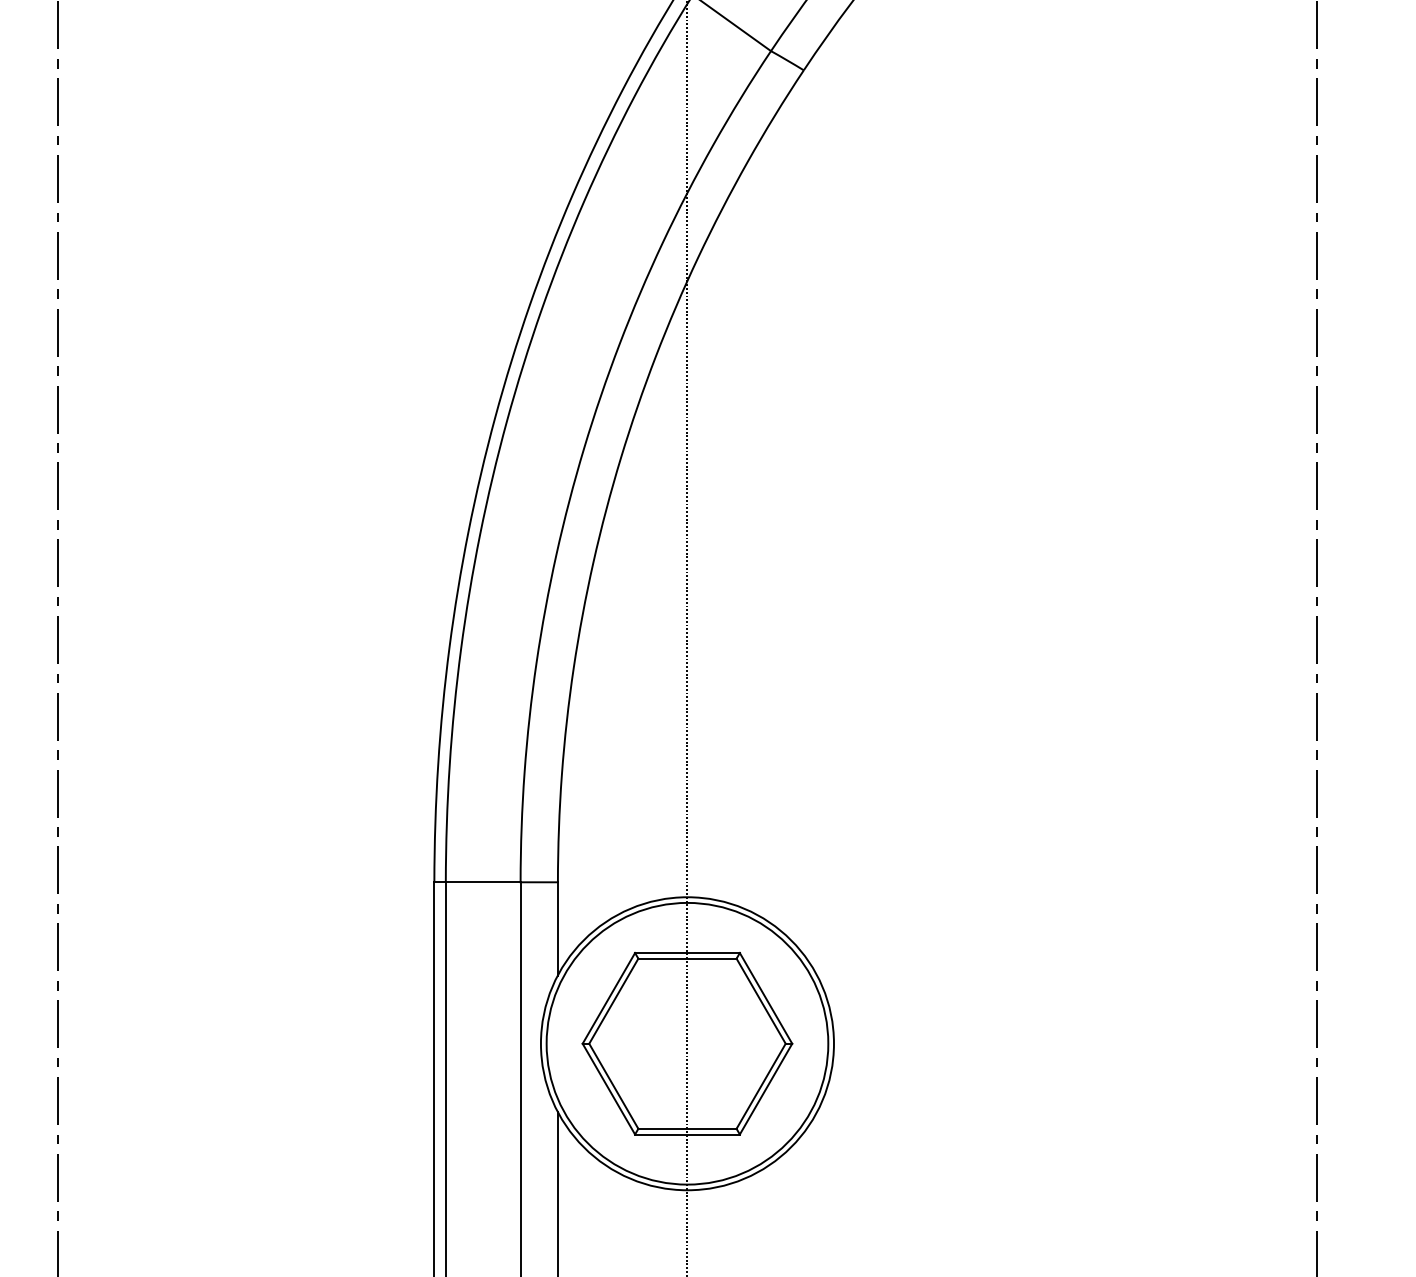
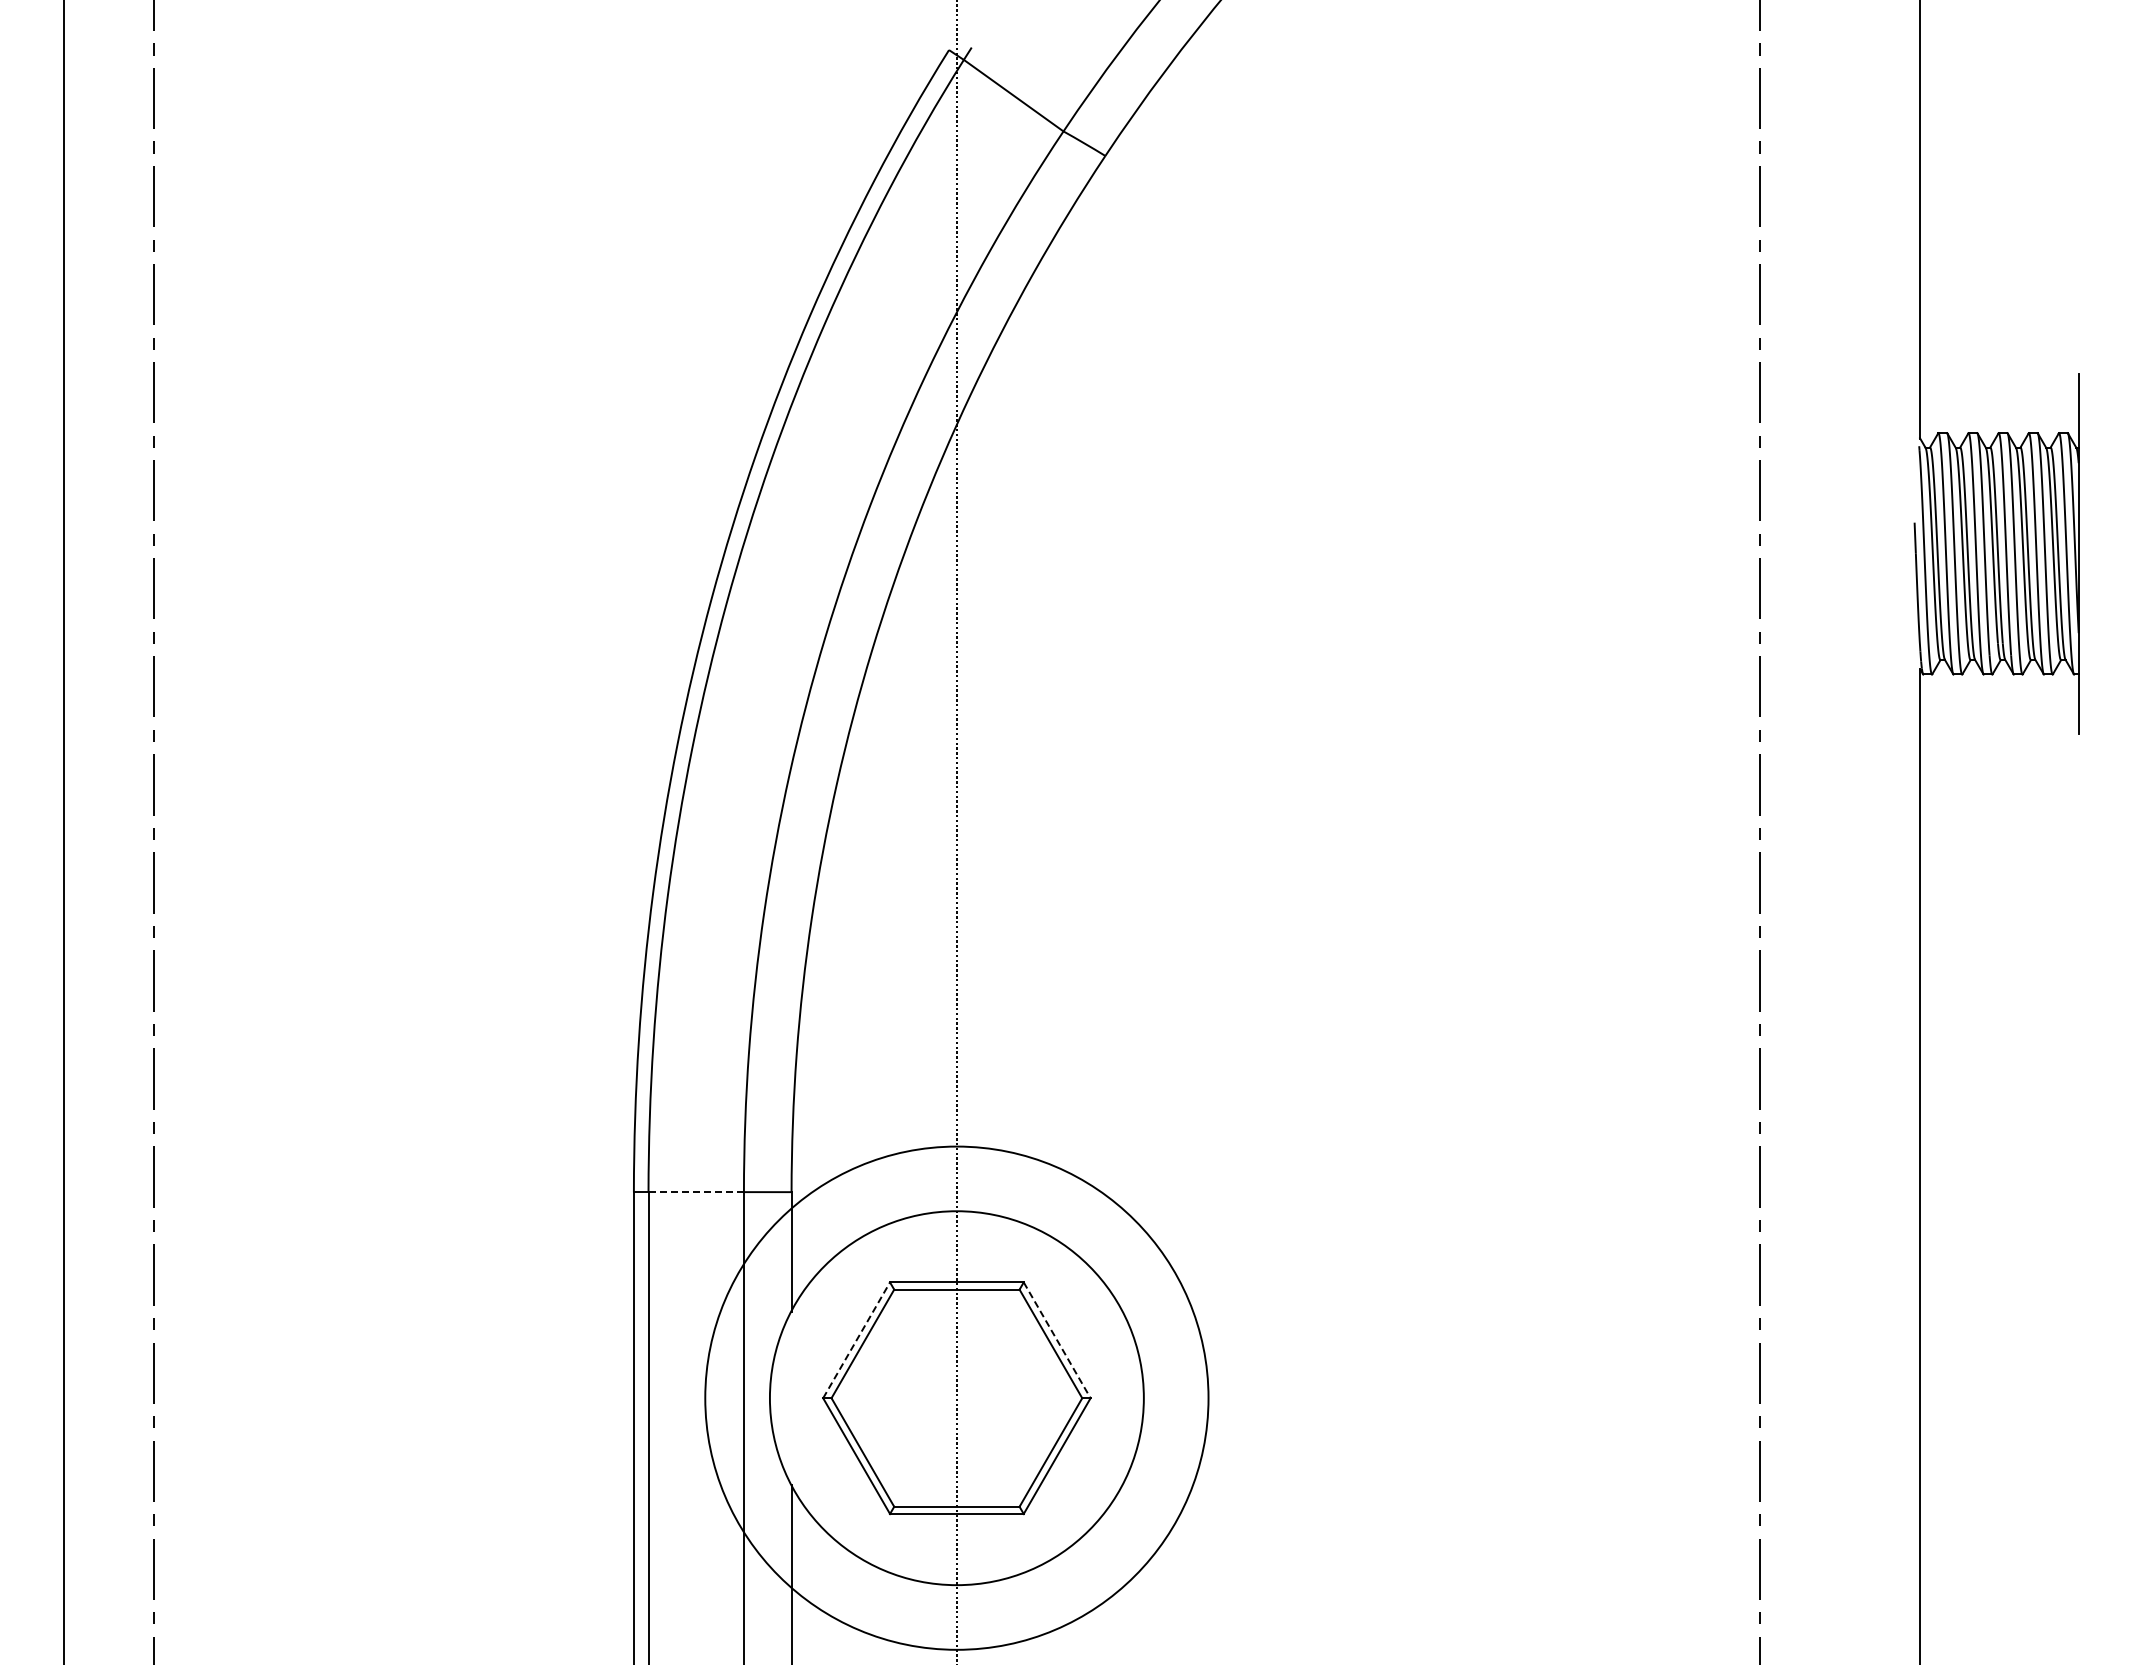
line: (483, 882) -> (696, 1192), solid -> dashed
line: (608, 998) -> (856, 1340), solid -> dashed
line: (766, 998) -> (1057, 1340), solid -> dashed
circle: (687, 1043) -> (956, 1397), size x1.4

